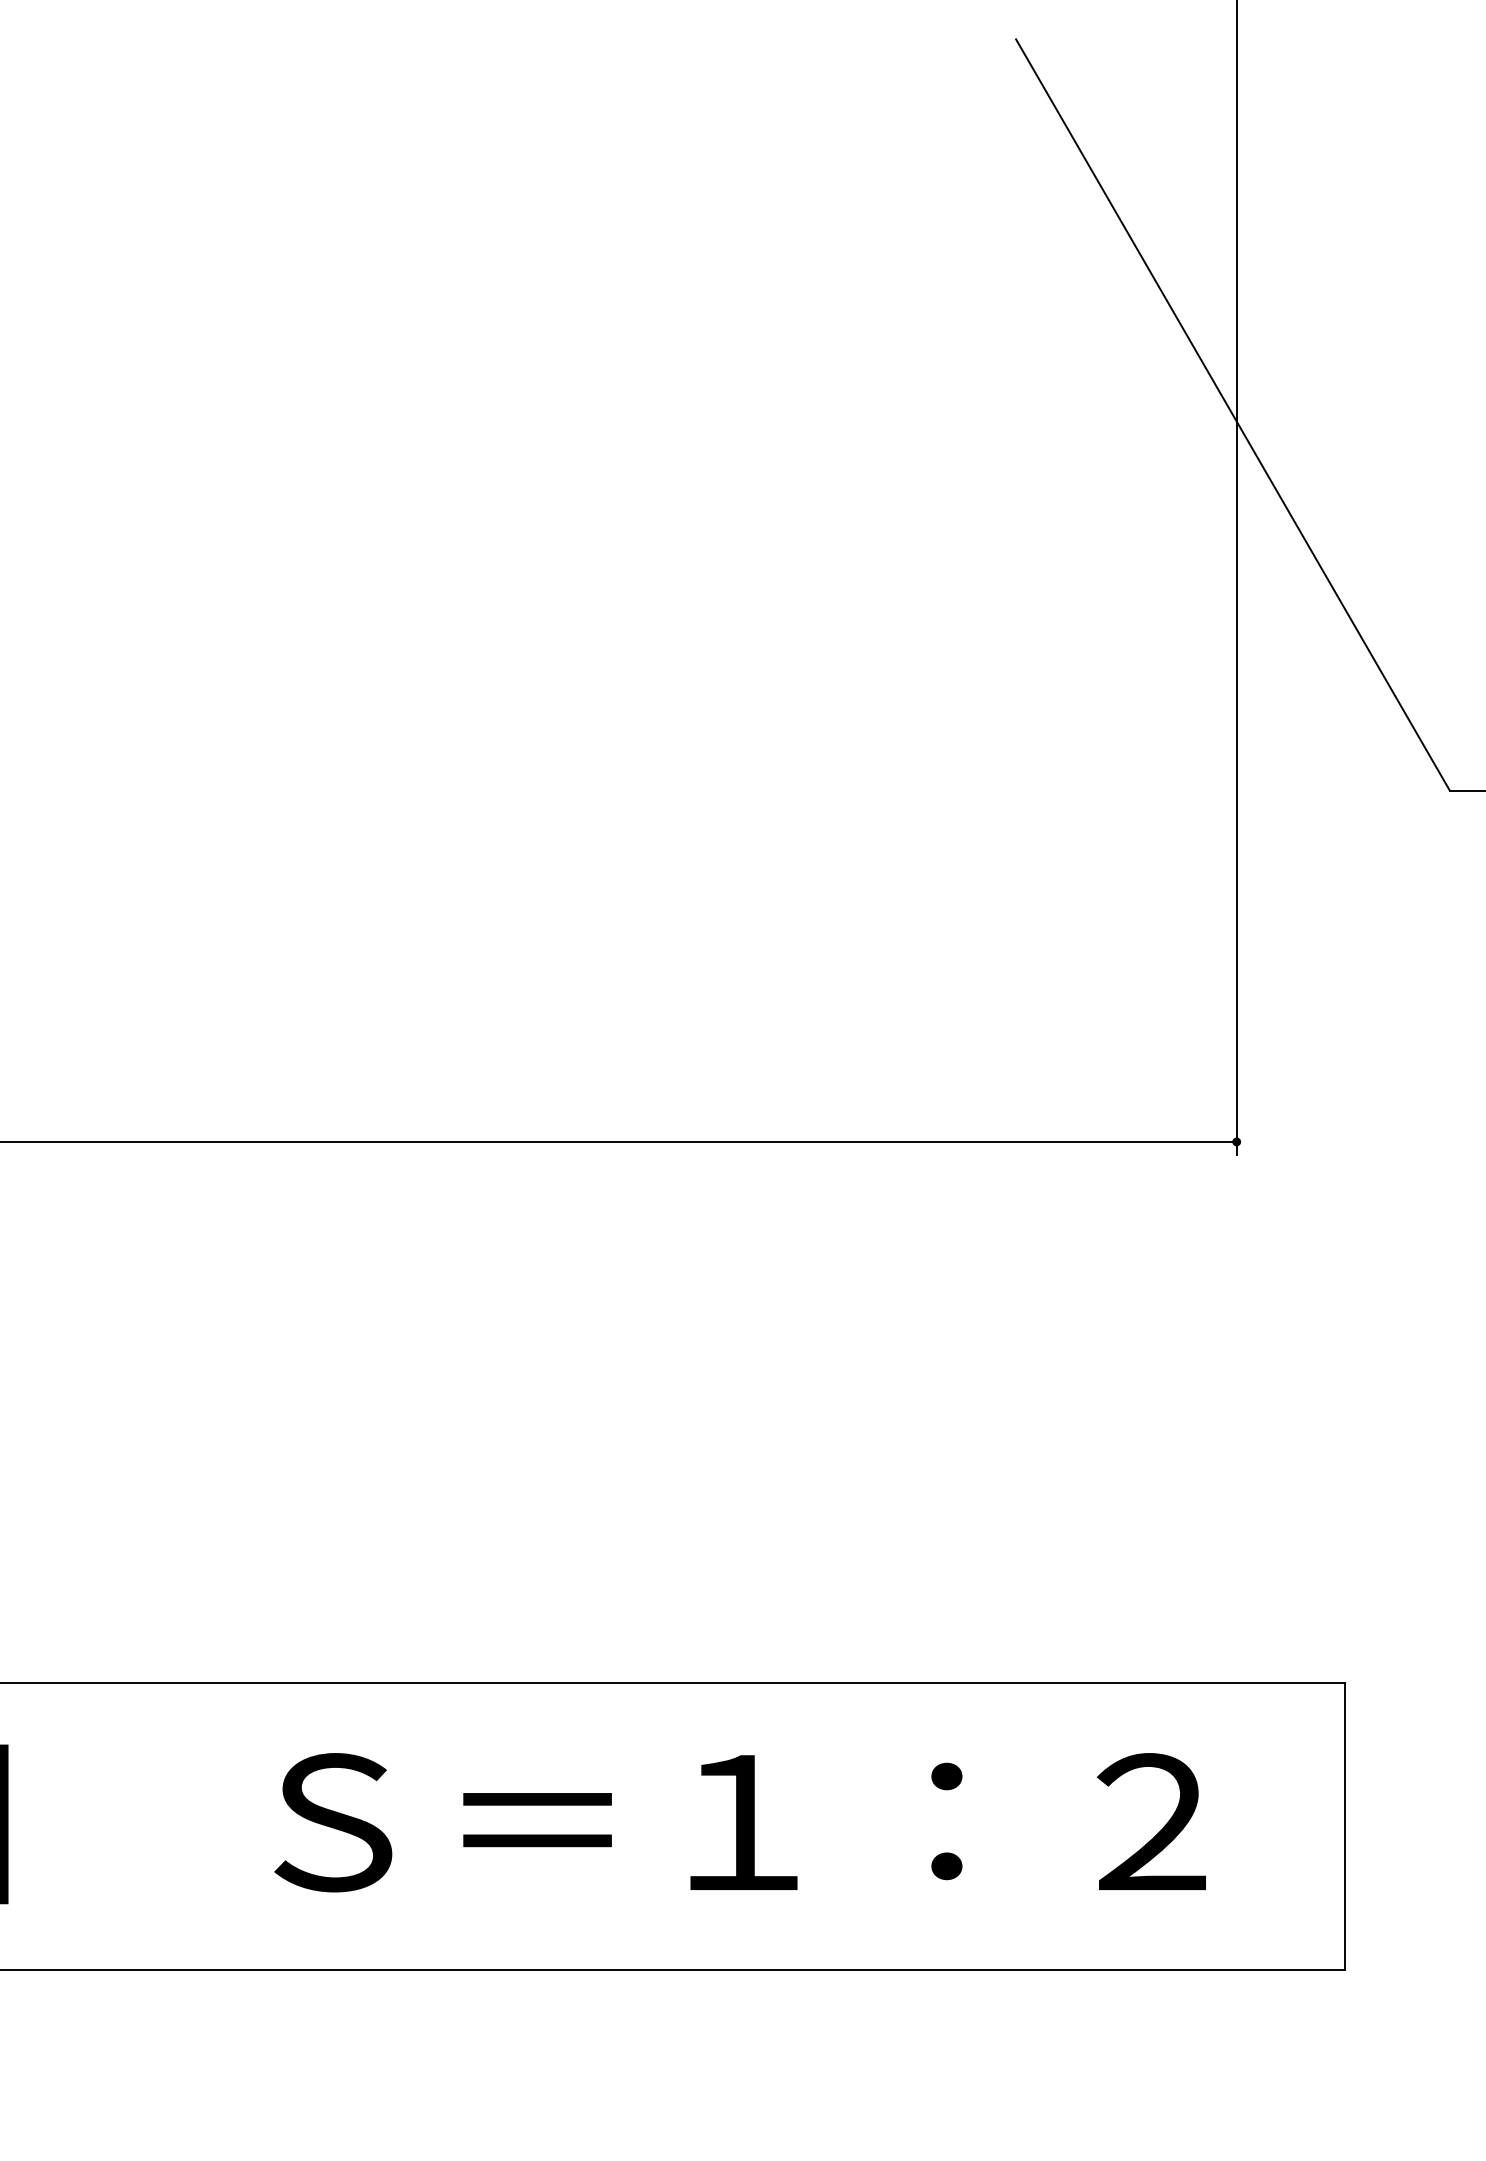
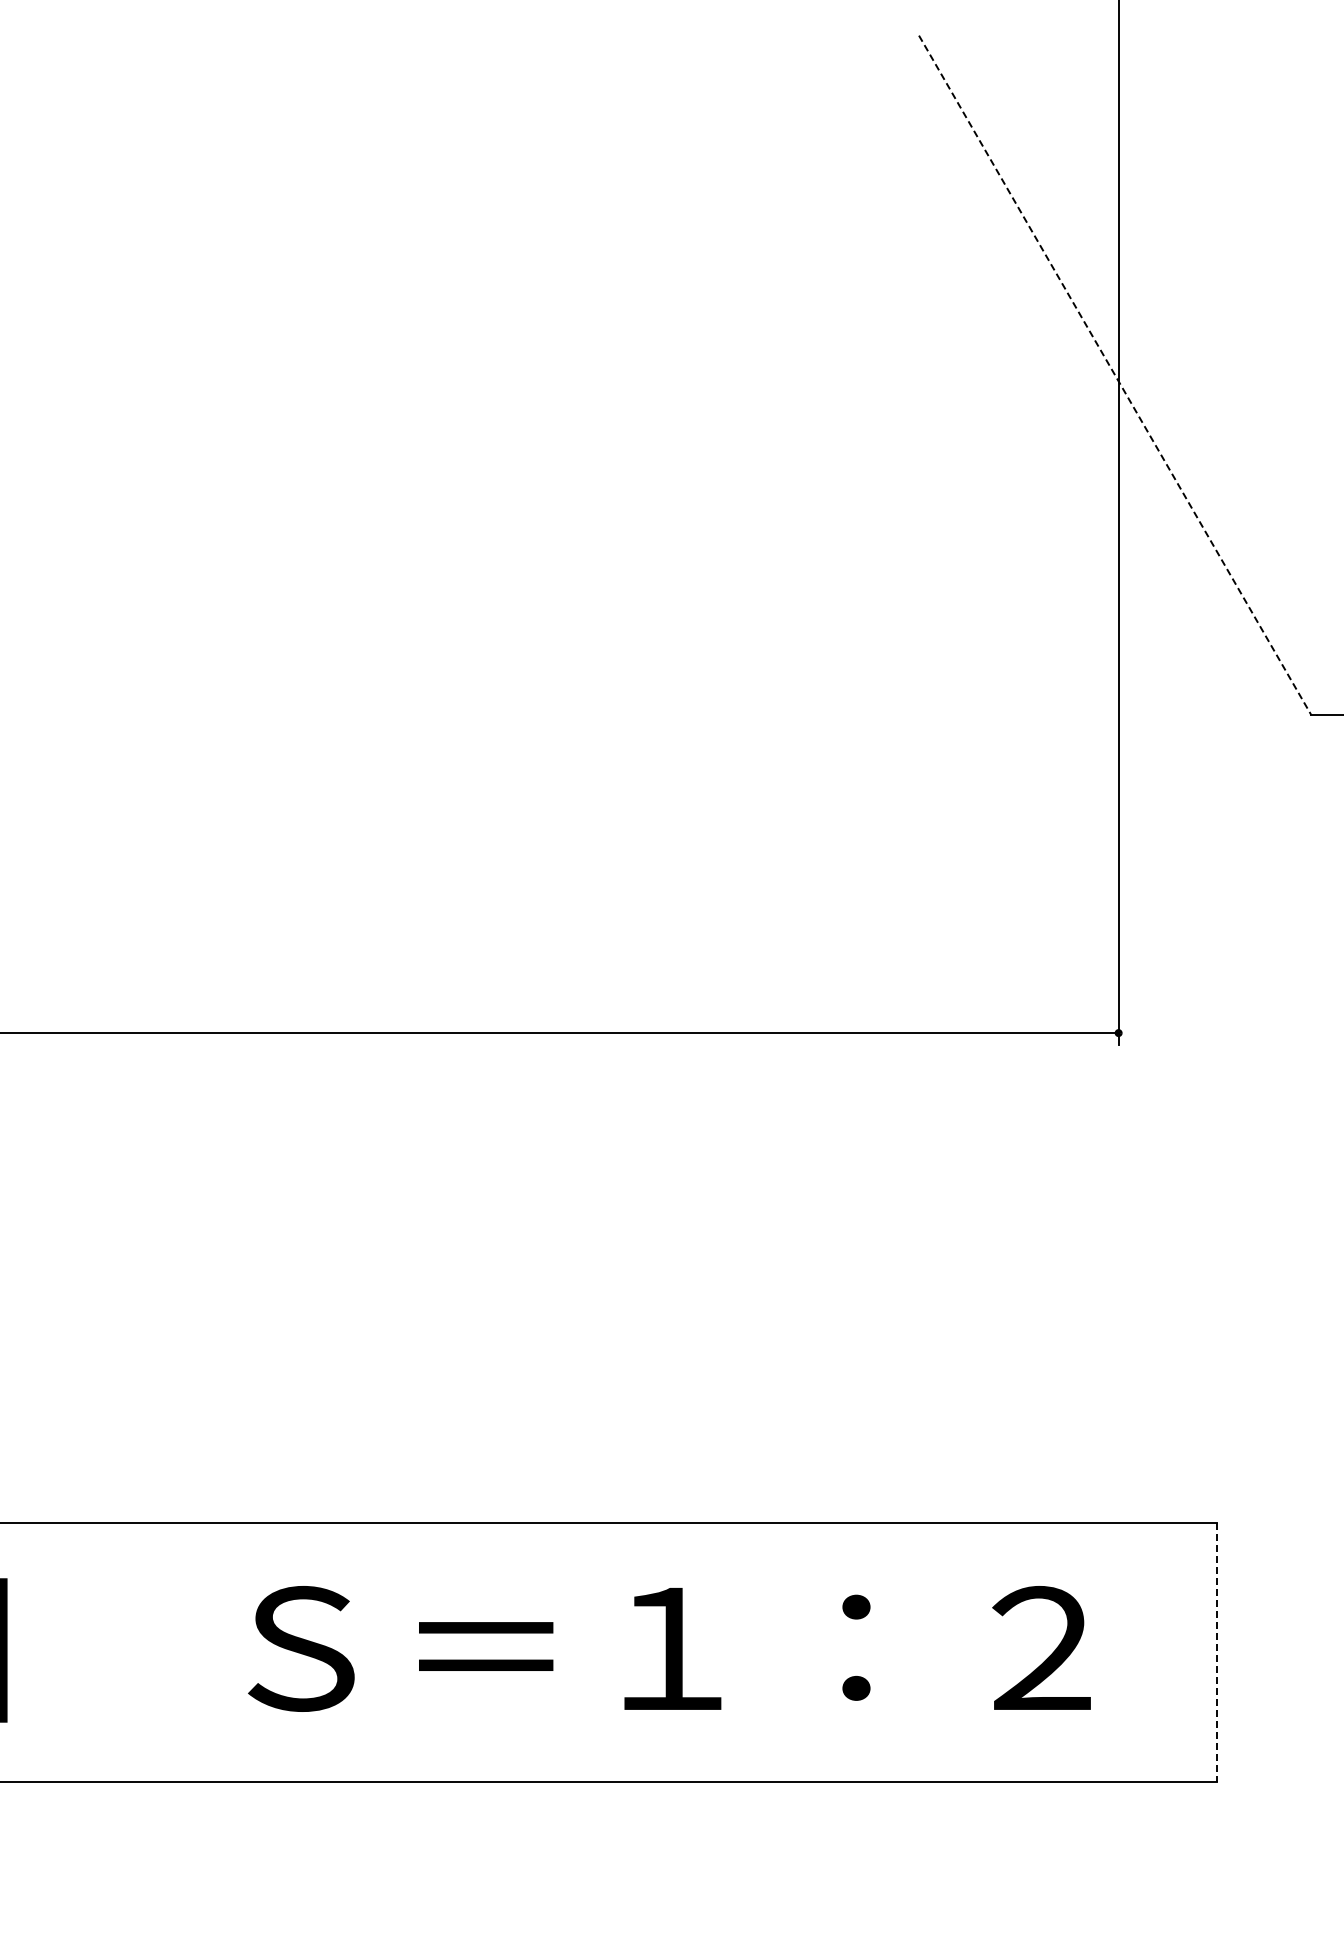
line: (1233, 415) -> (1115, 375), solid -> dashed
line: (1344, 1826) -> (1216, 1652), solid -> dashed

